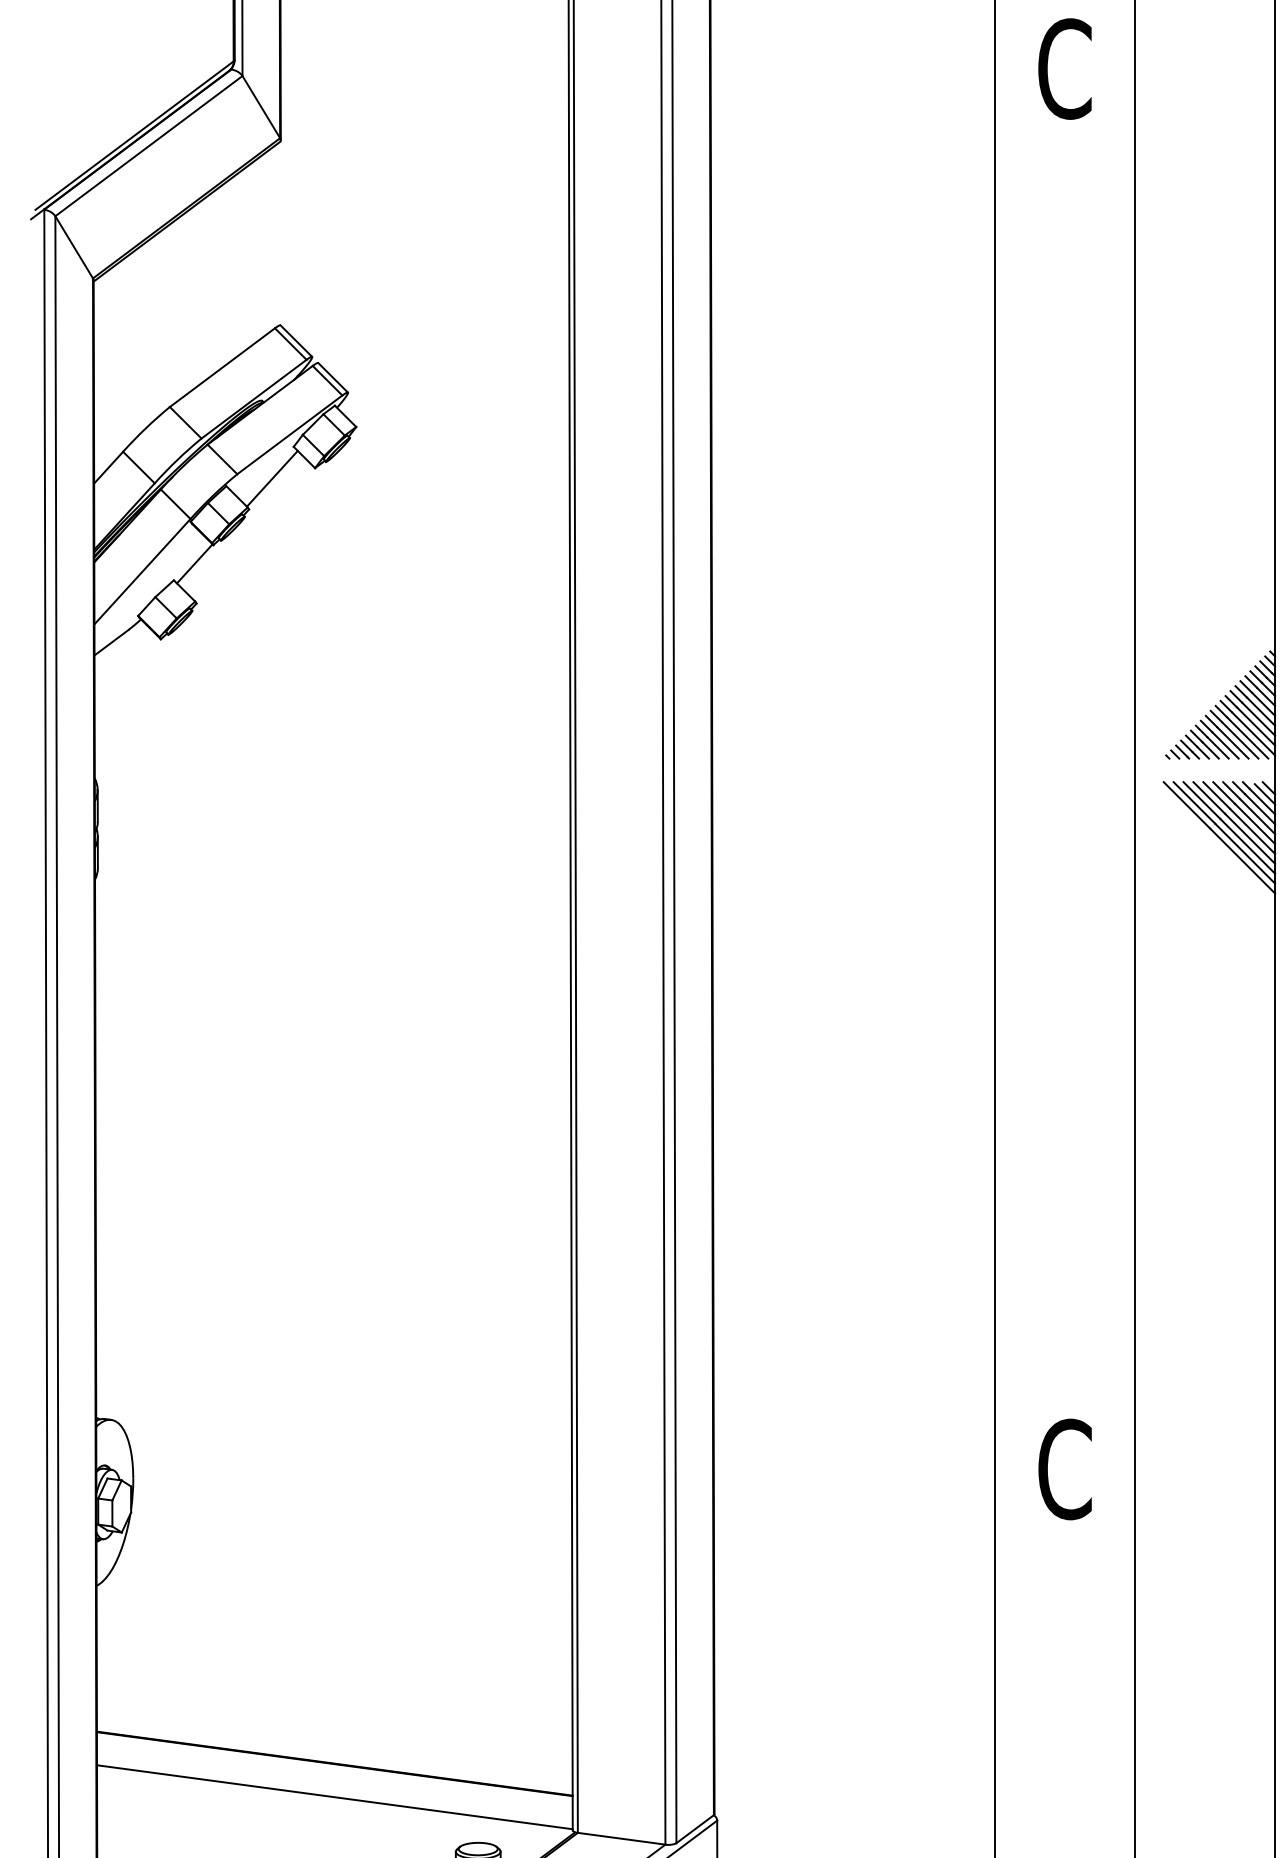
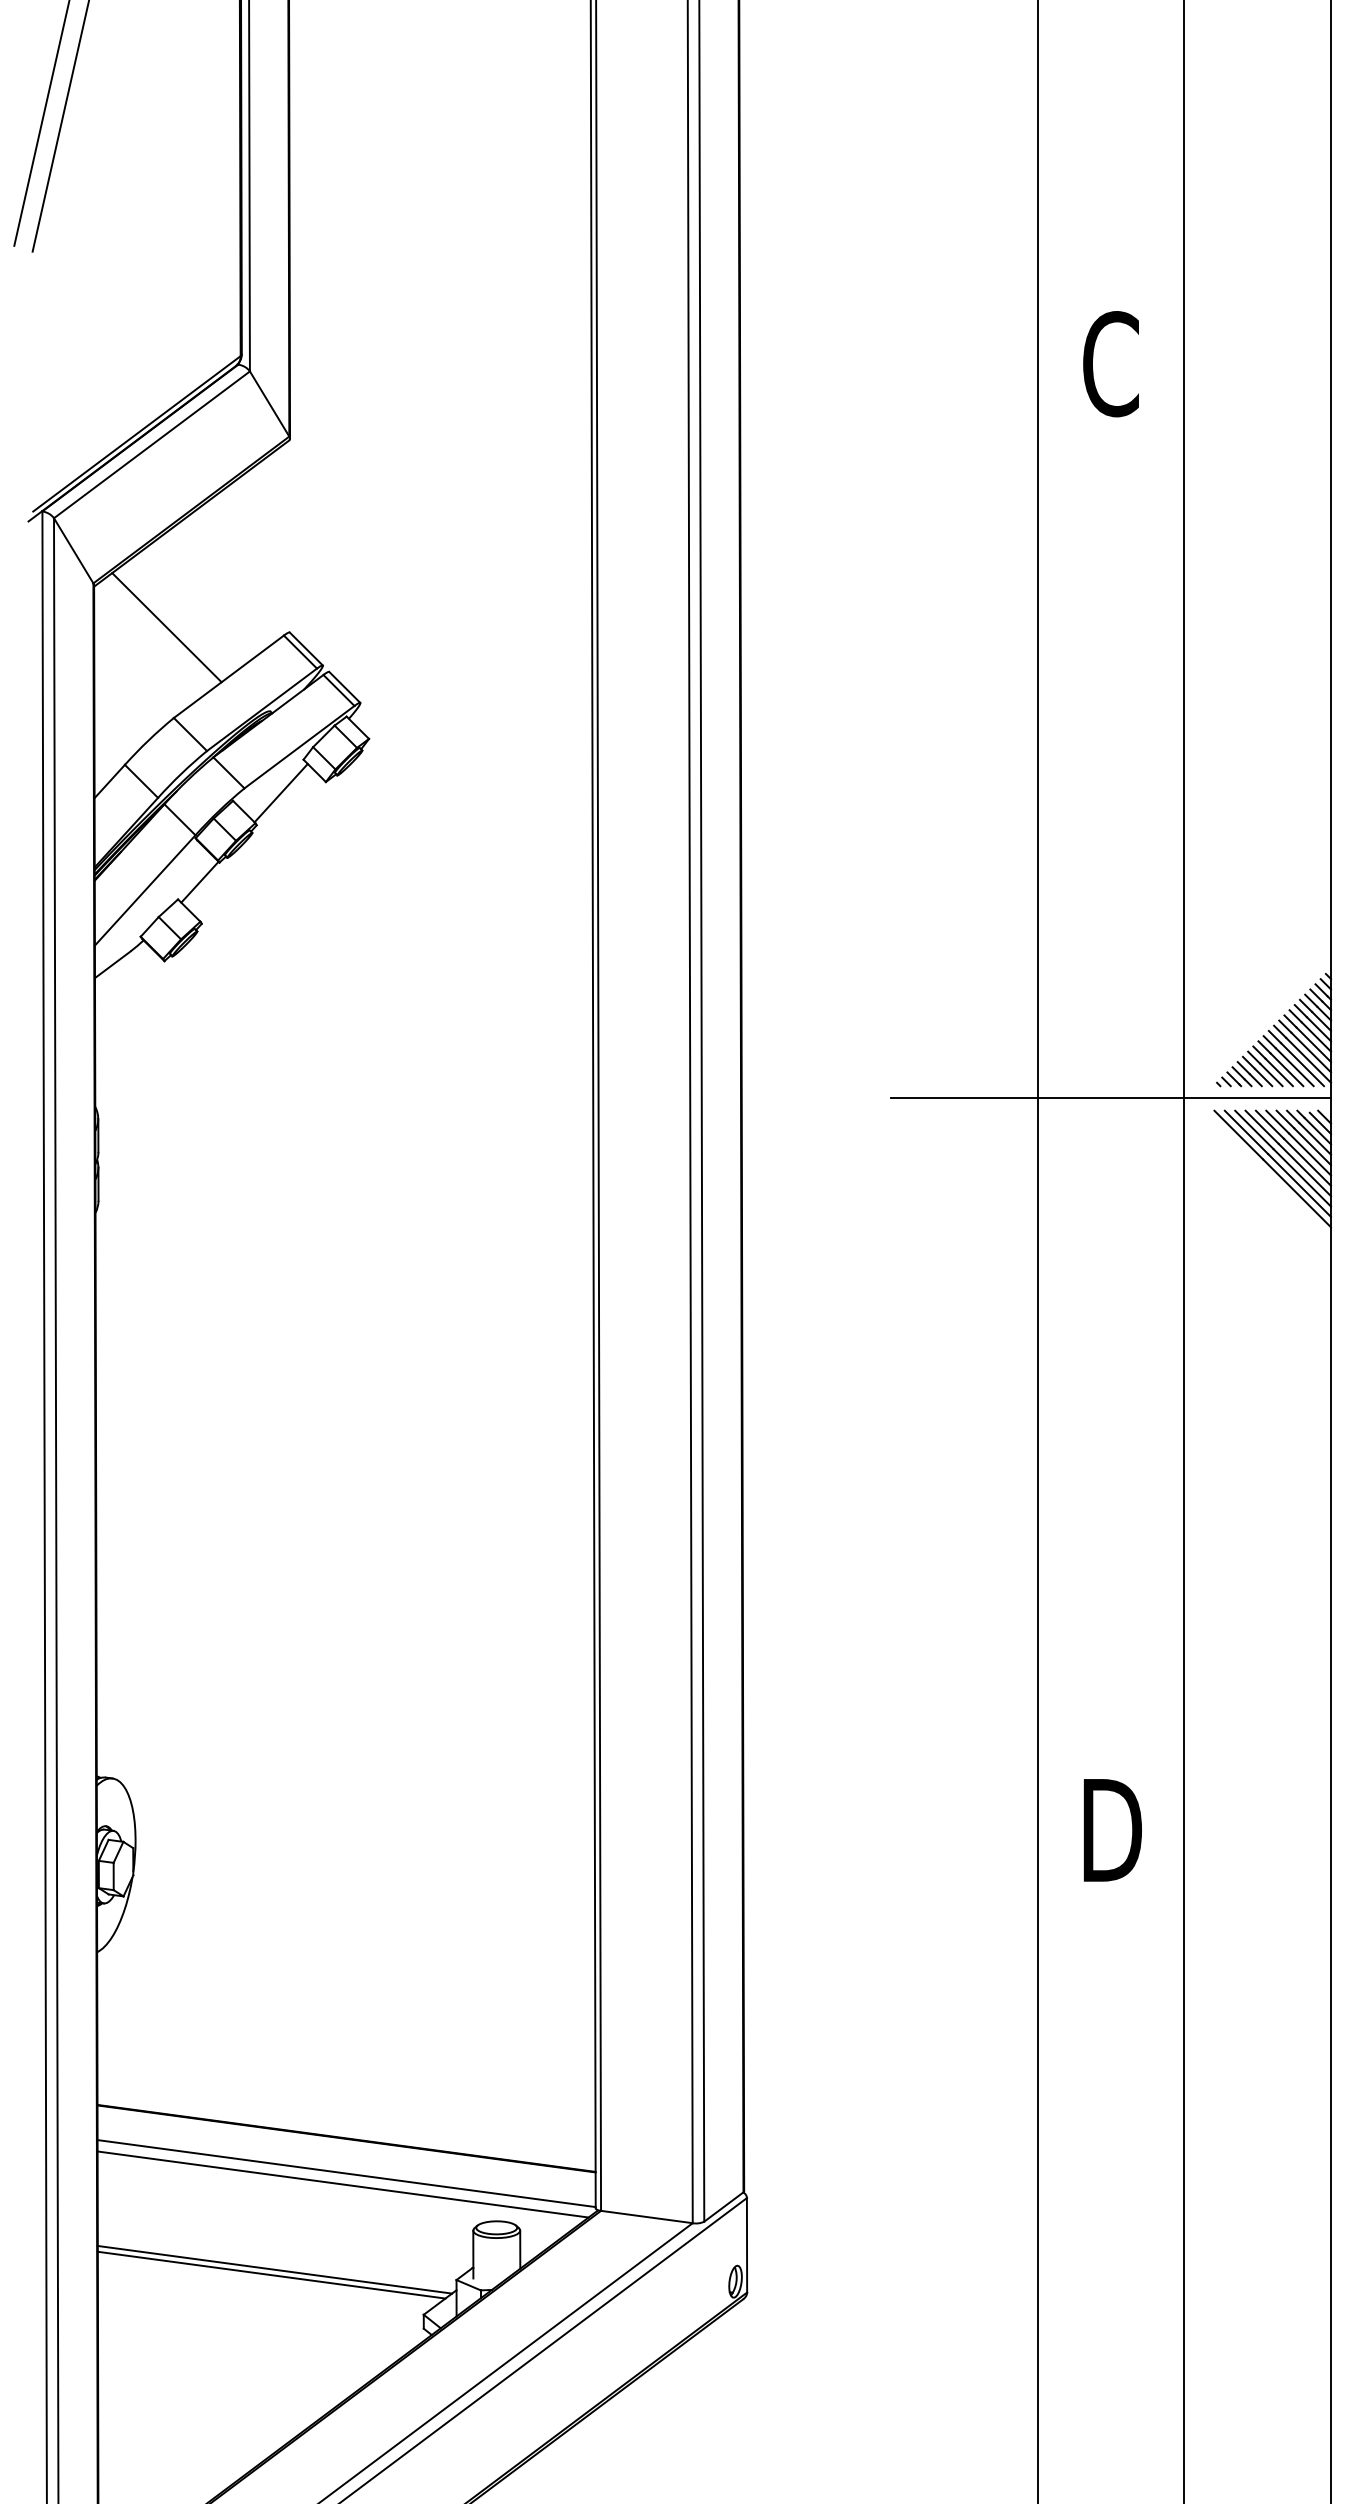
line: (162, 320) -> (166, 627), added
line: (1065, 770) -> (1111, 1098), added
text: (1066, 1469) -> (1112, 1830), C -> D
line: (330, 1807) -> (342, 2184), added

